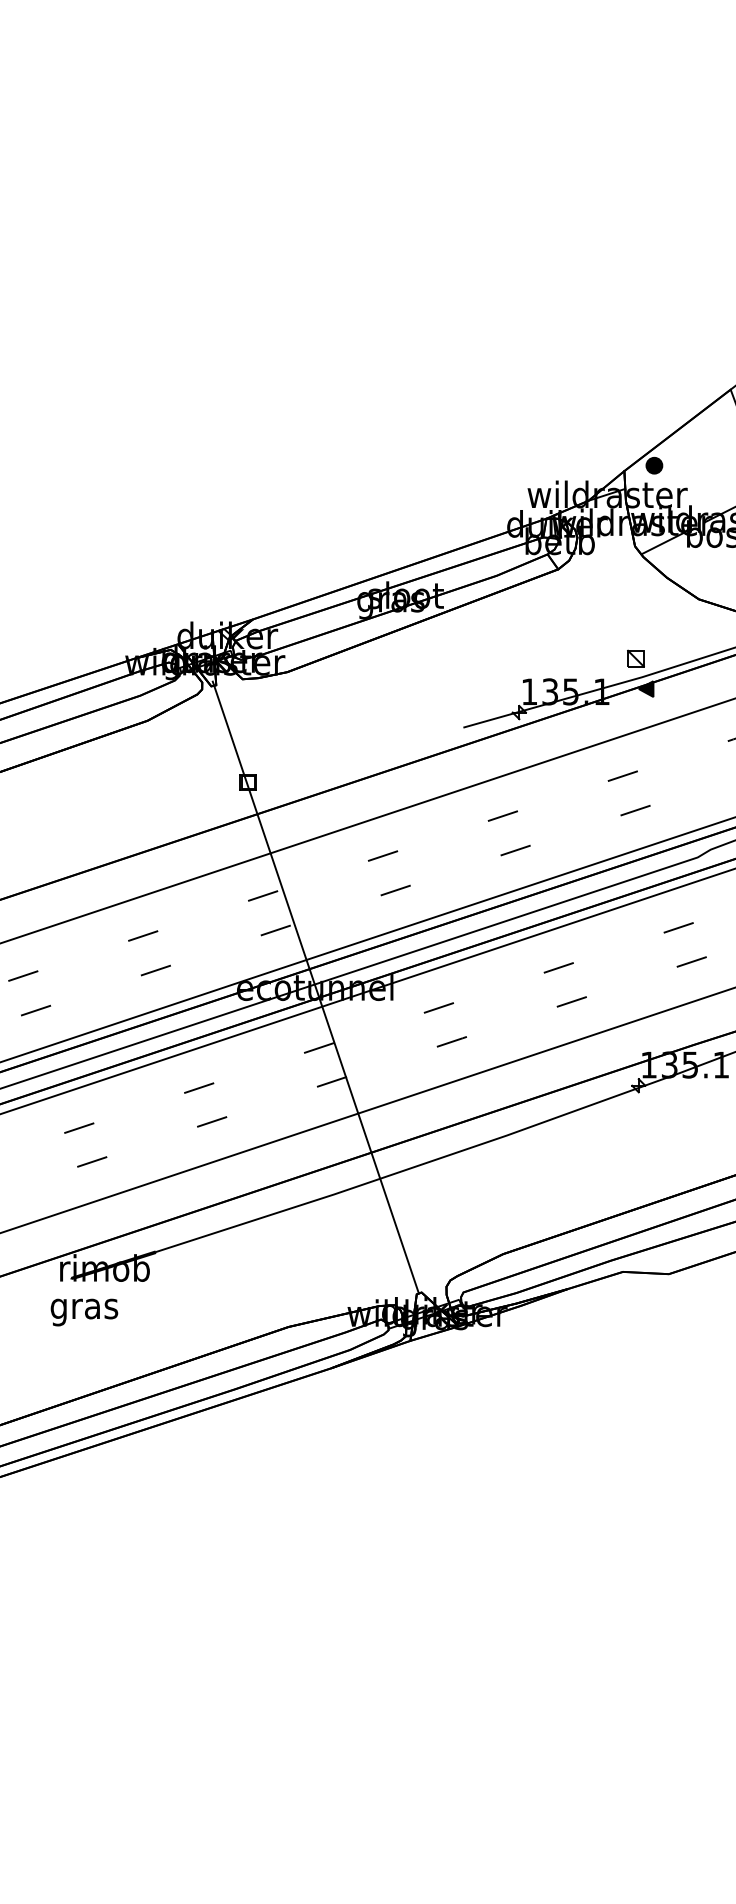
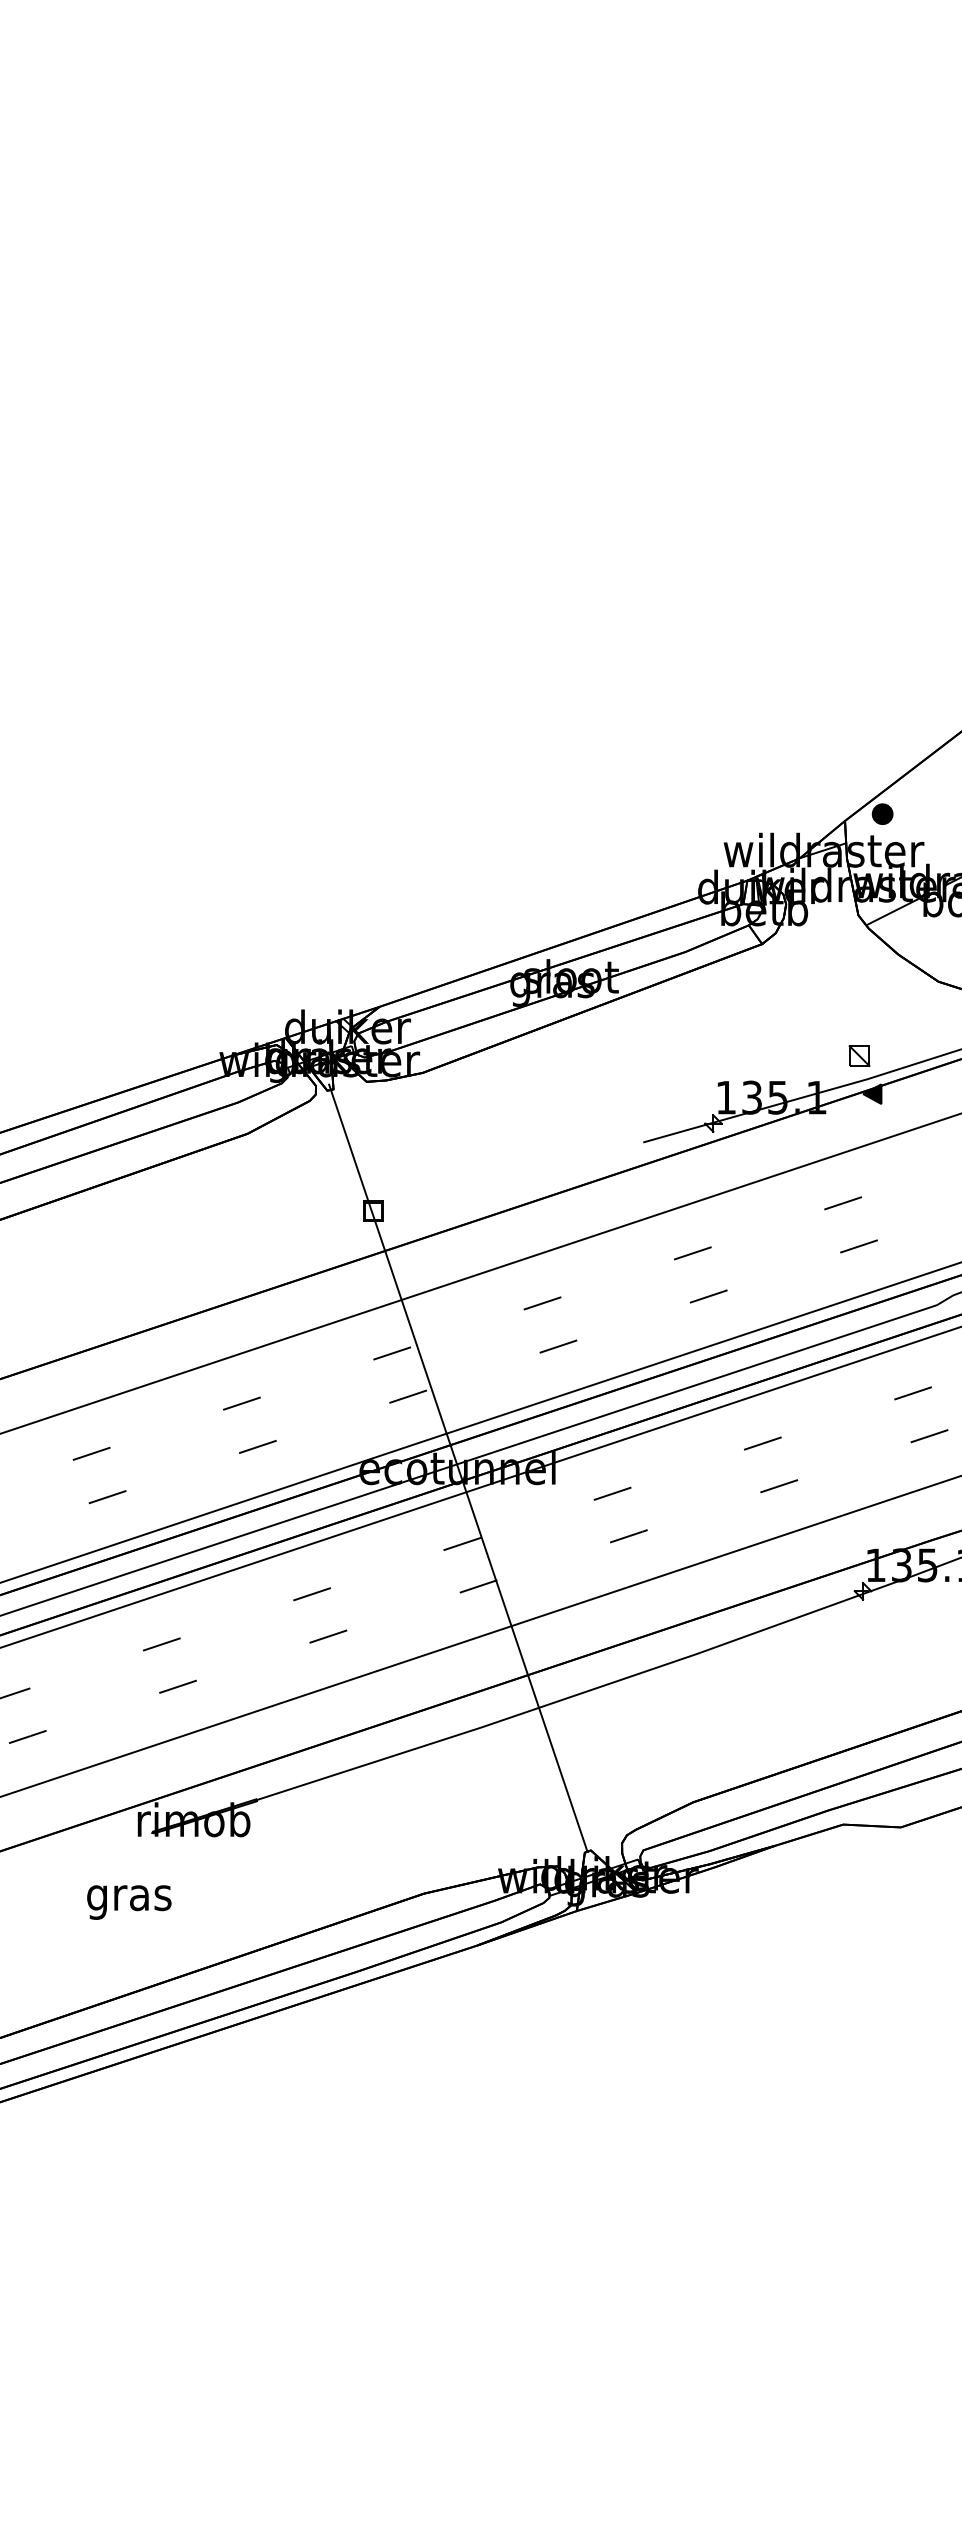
text: (84, 1312) -> (129, 1902), moved

